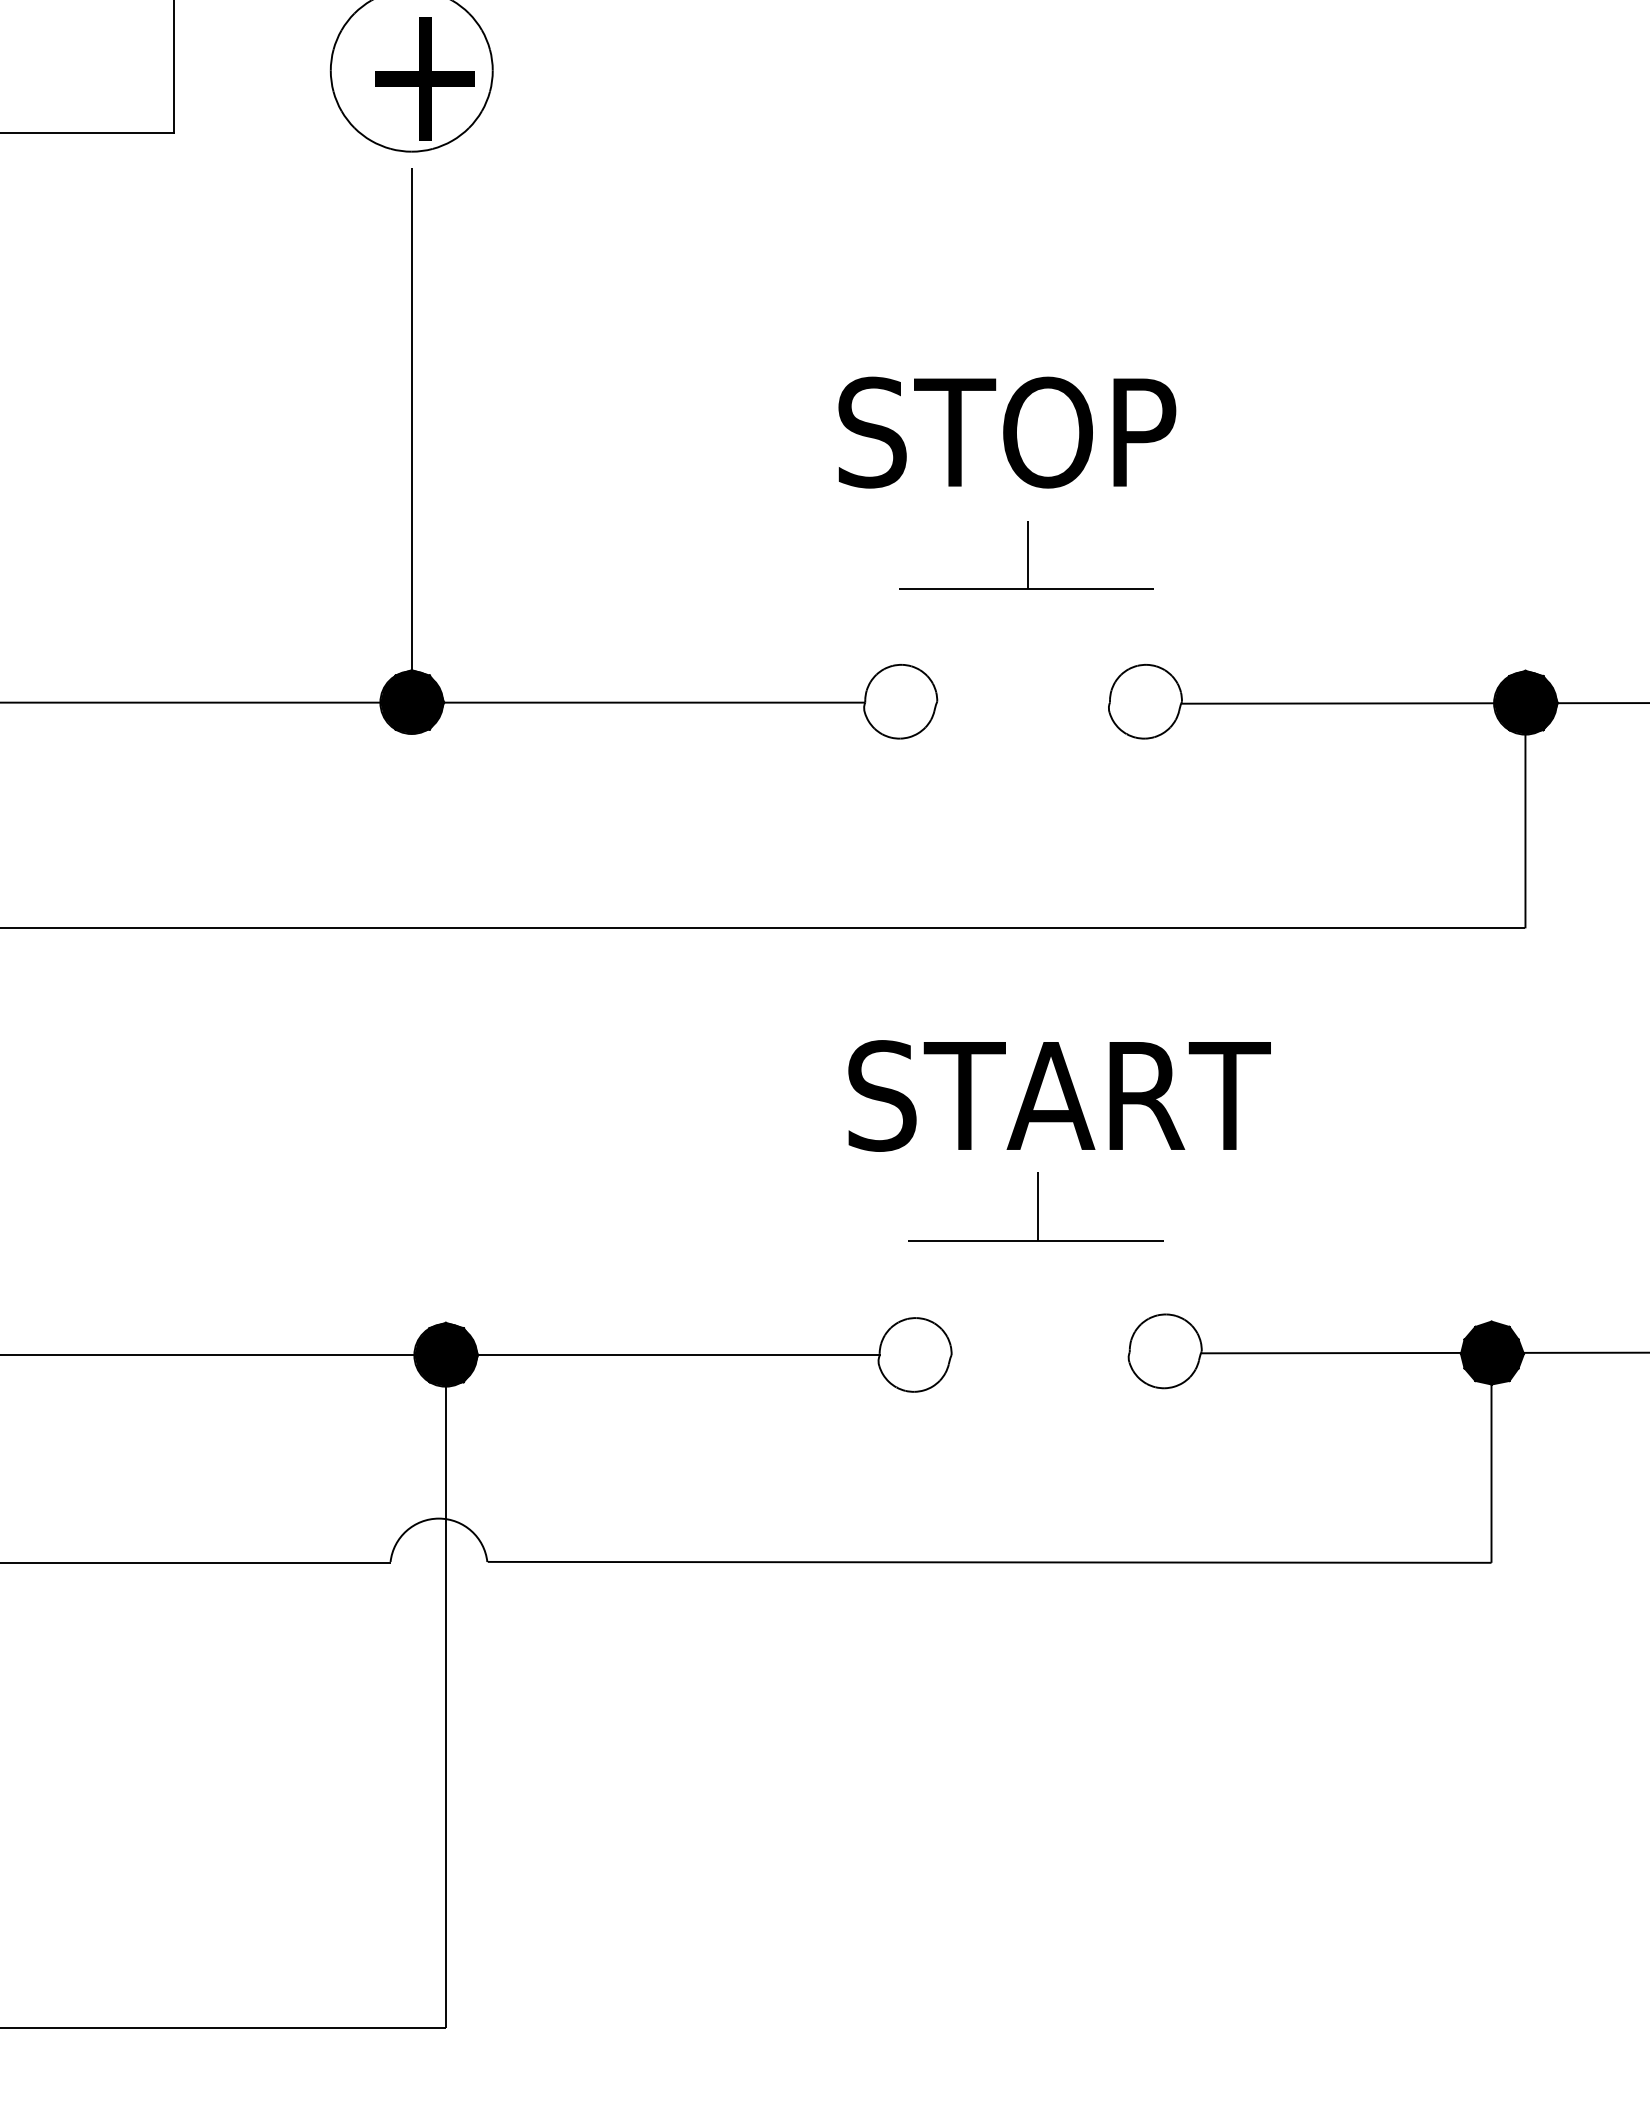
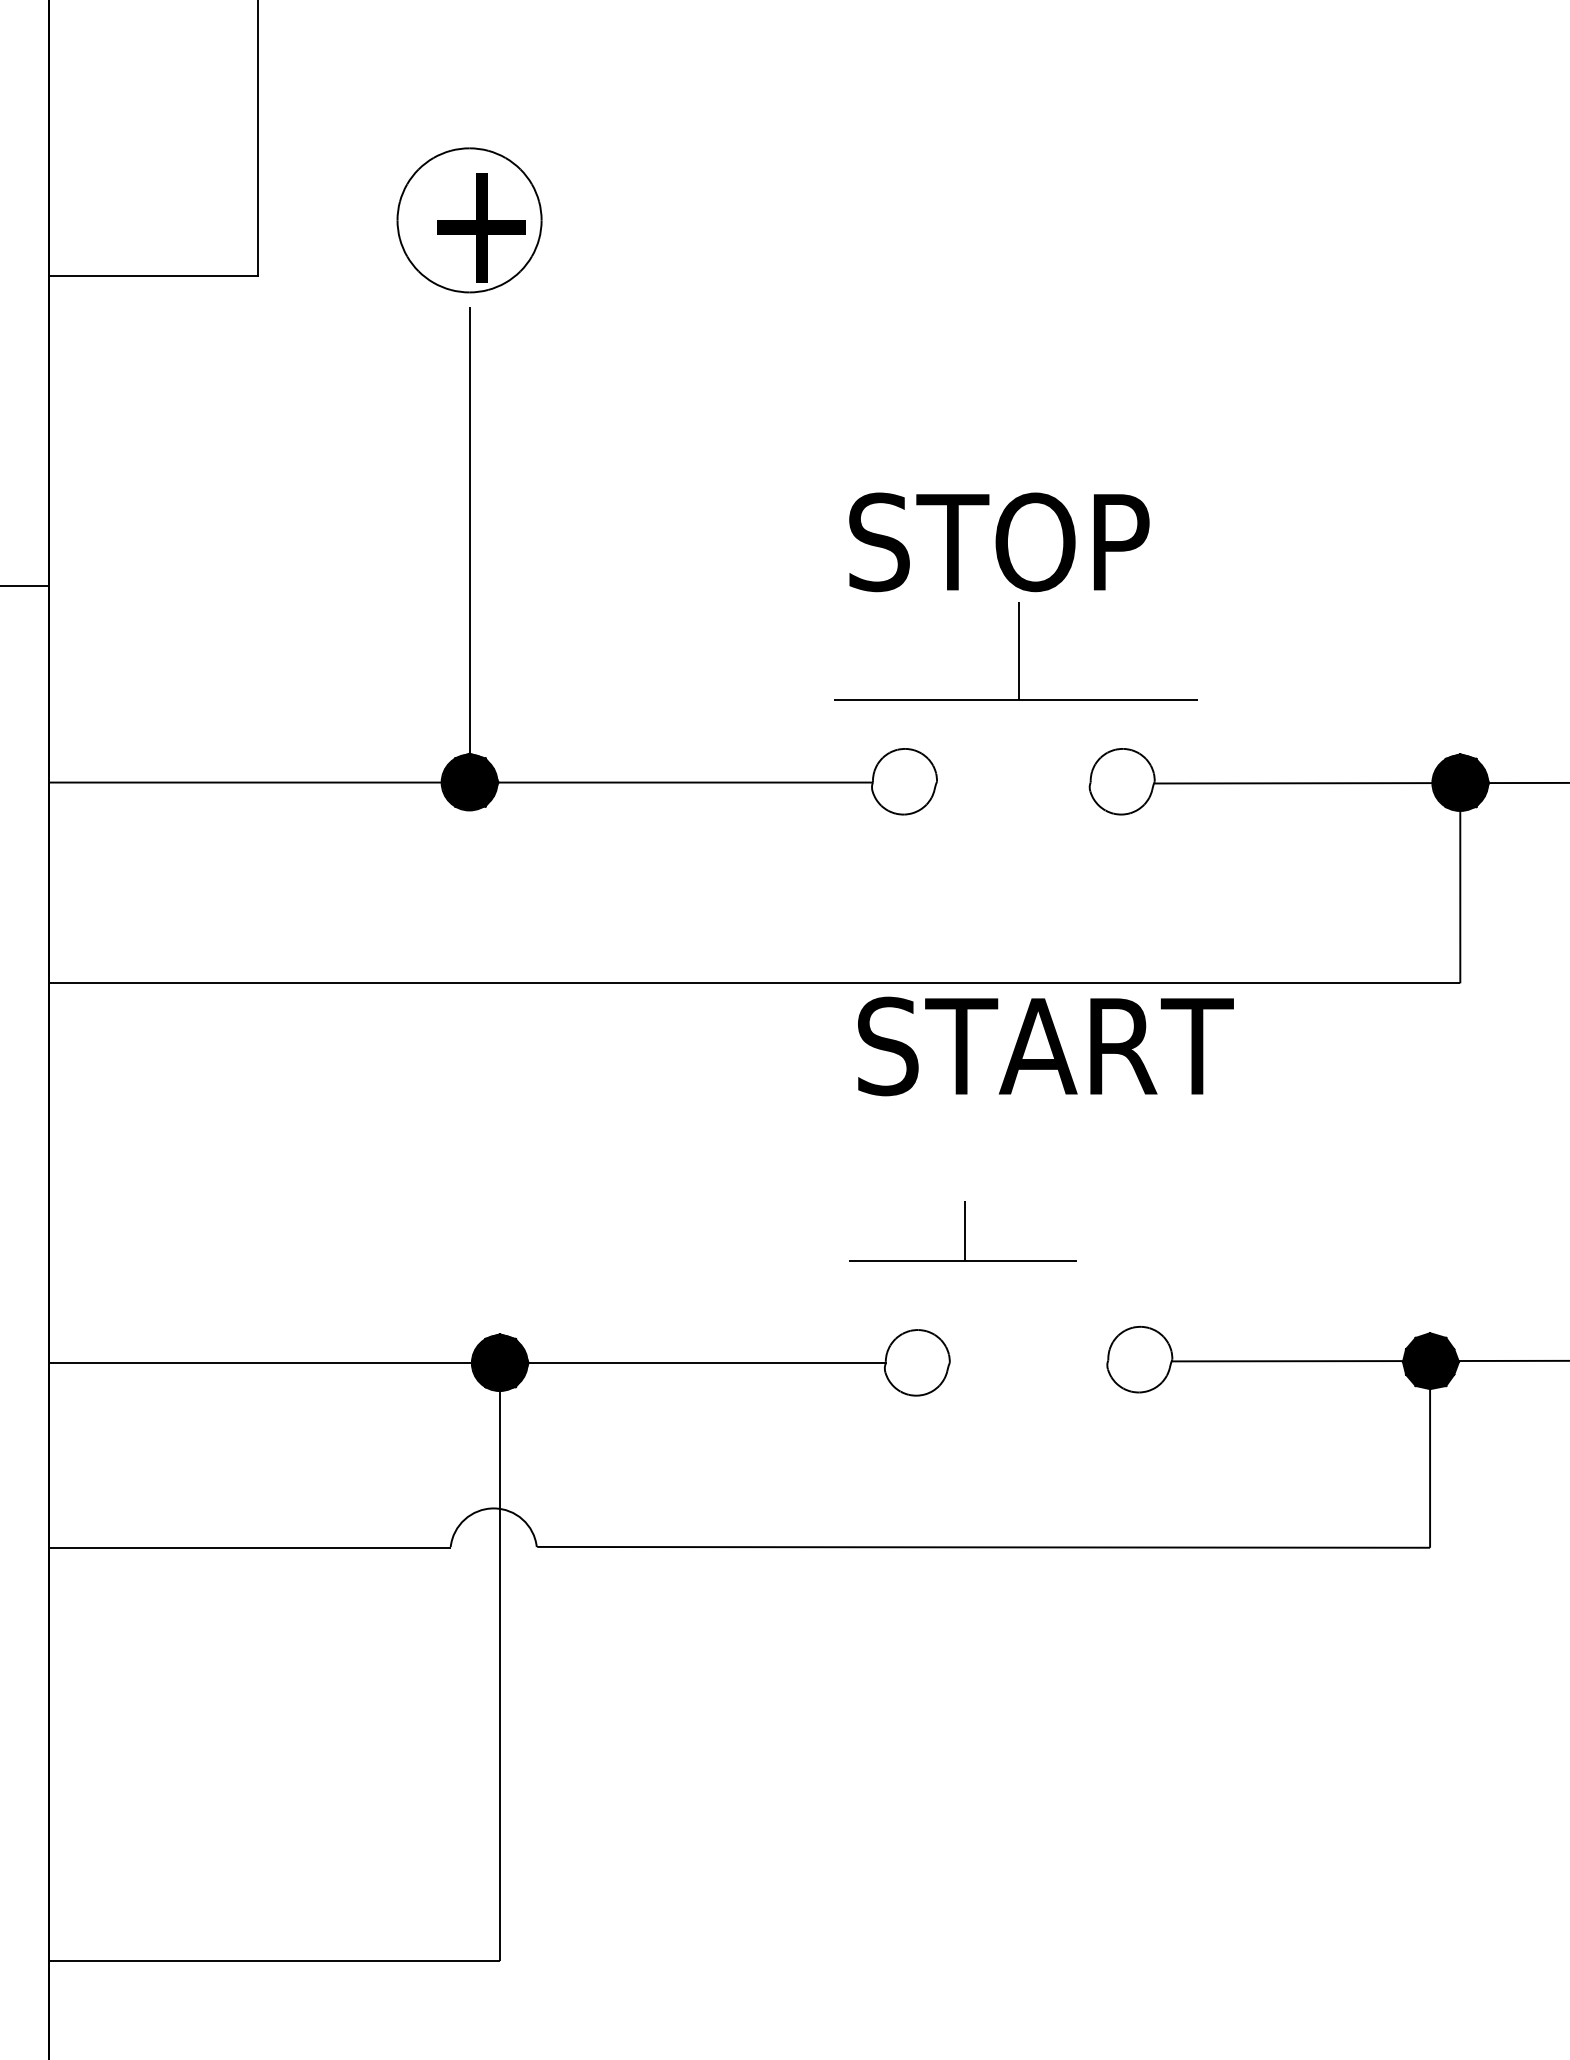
part: (1026, 555) -> (1016, 651), size x1.6
text: (1059, 1096) -> (1045, 1046), moved
part: (1035, 1207) -> (962, 1231), moved

